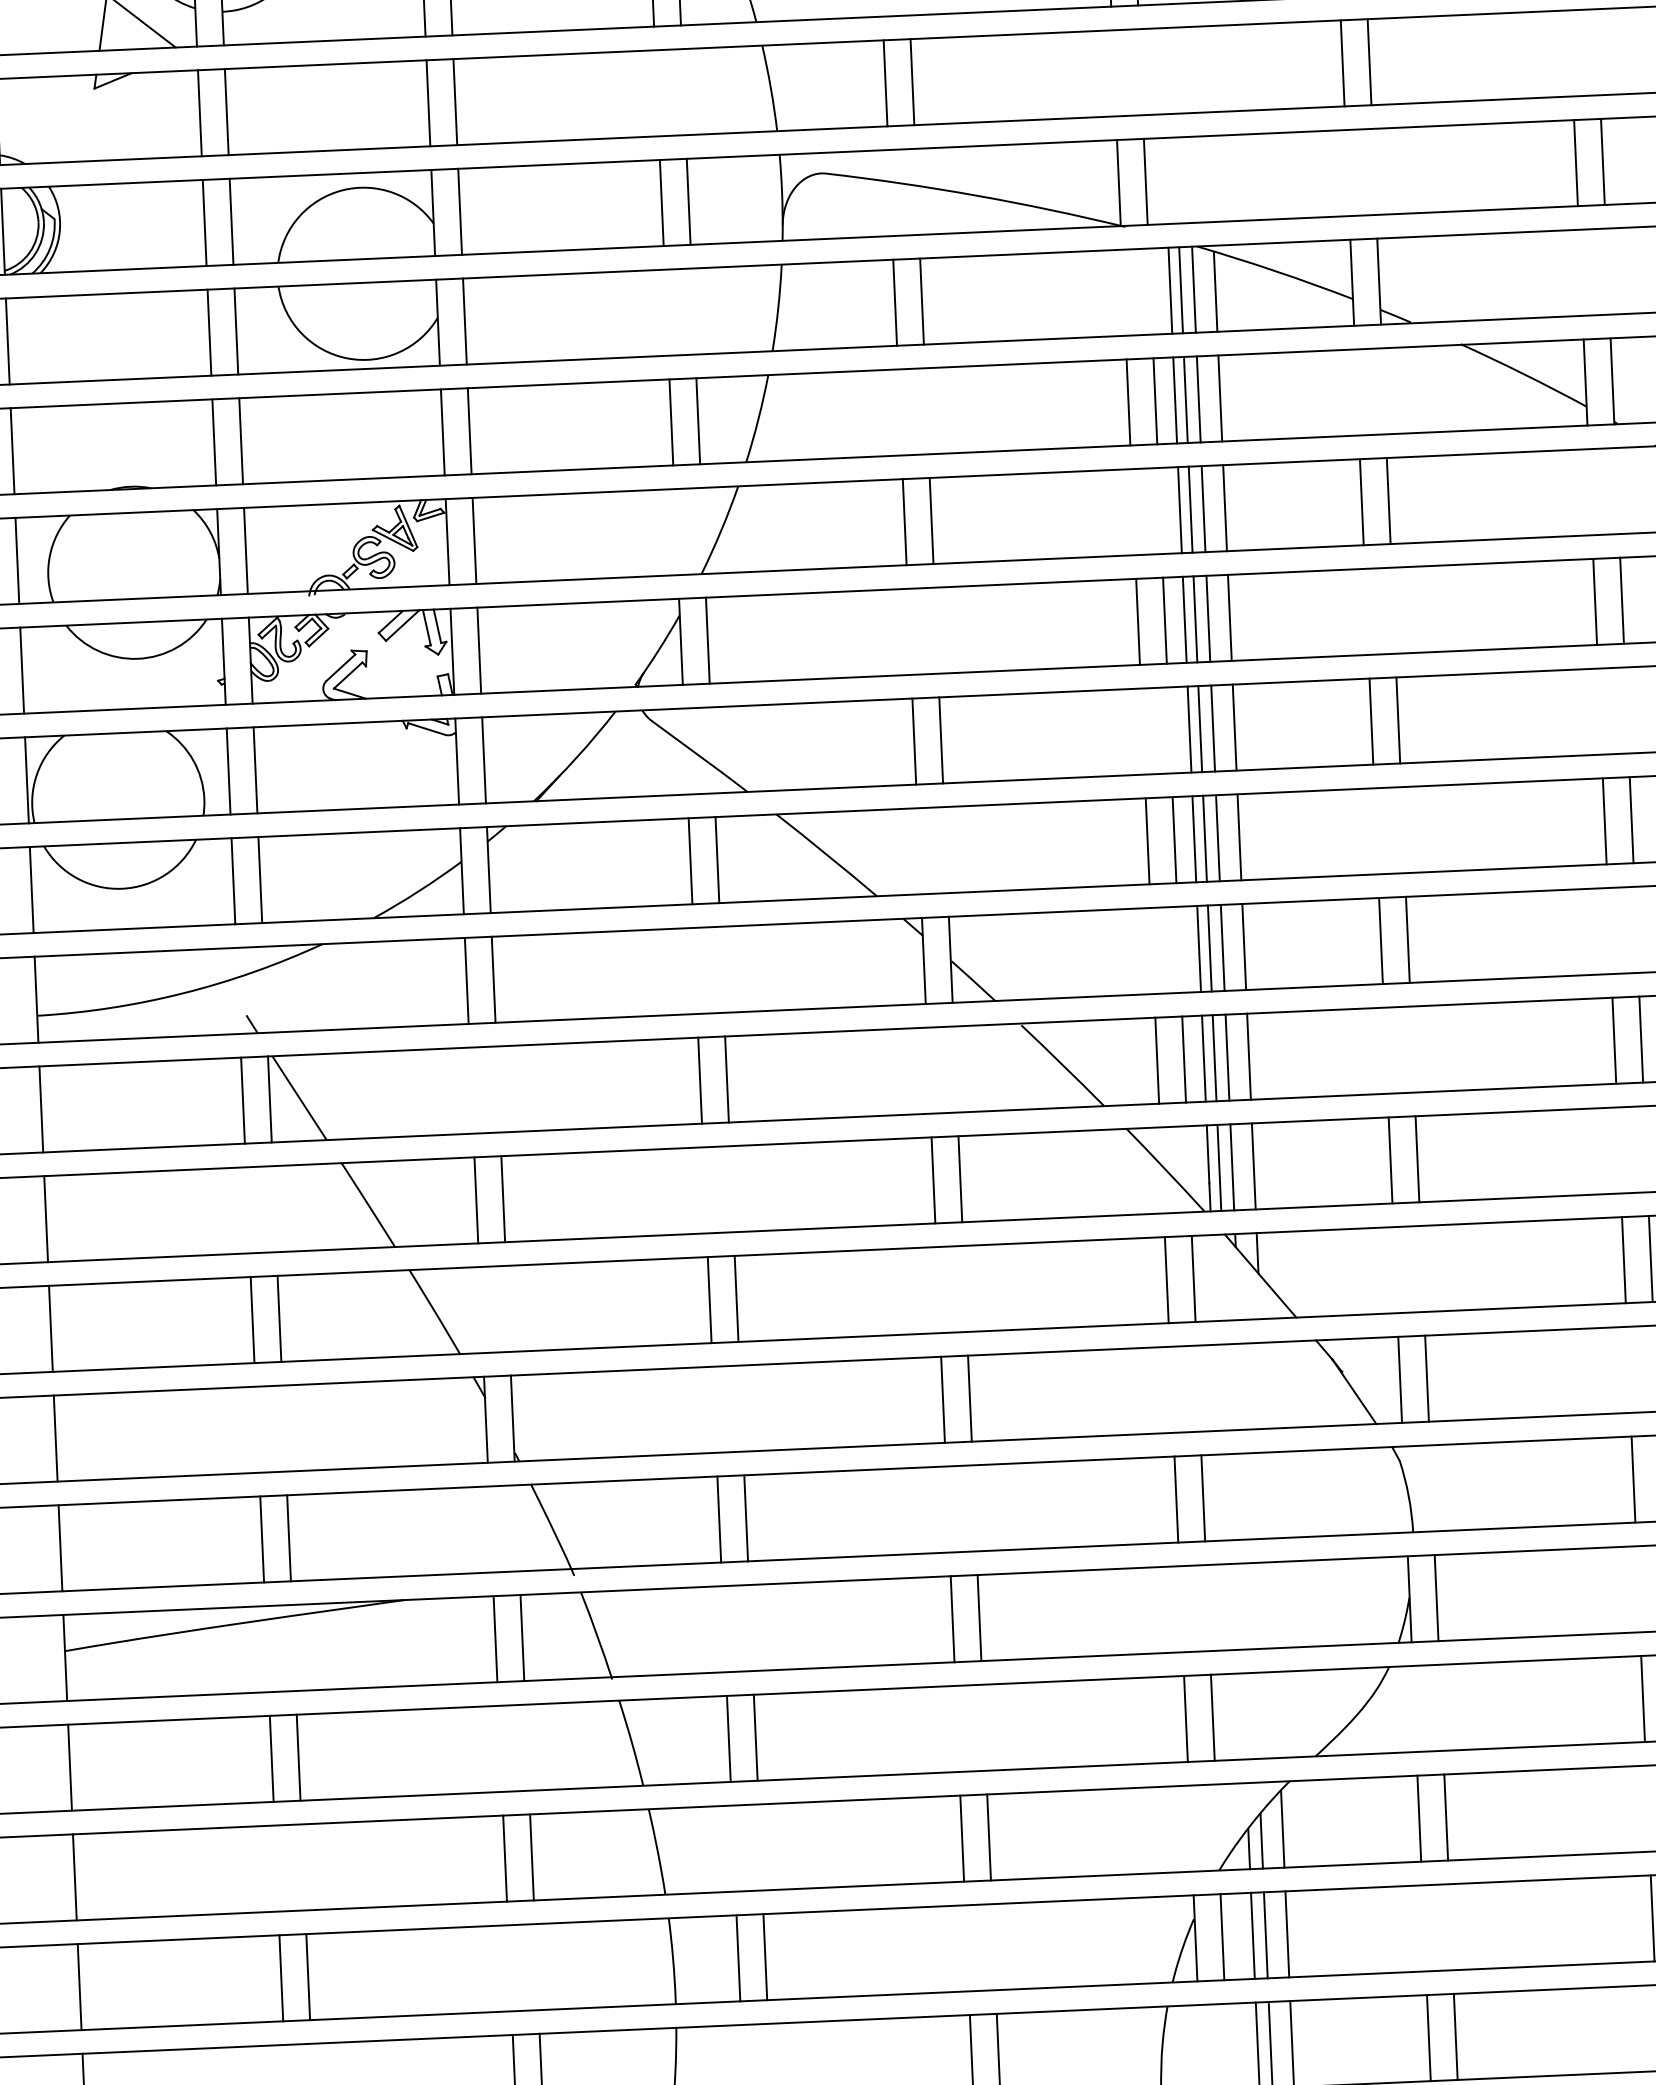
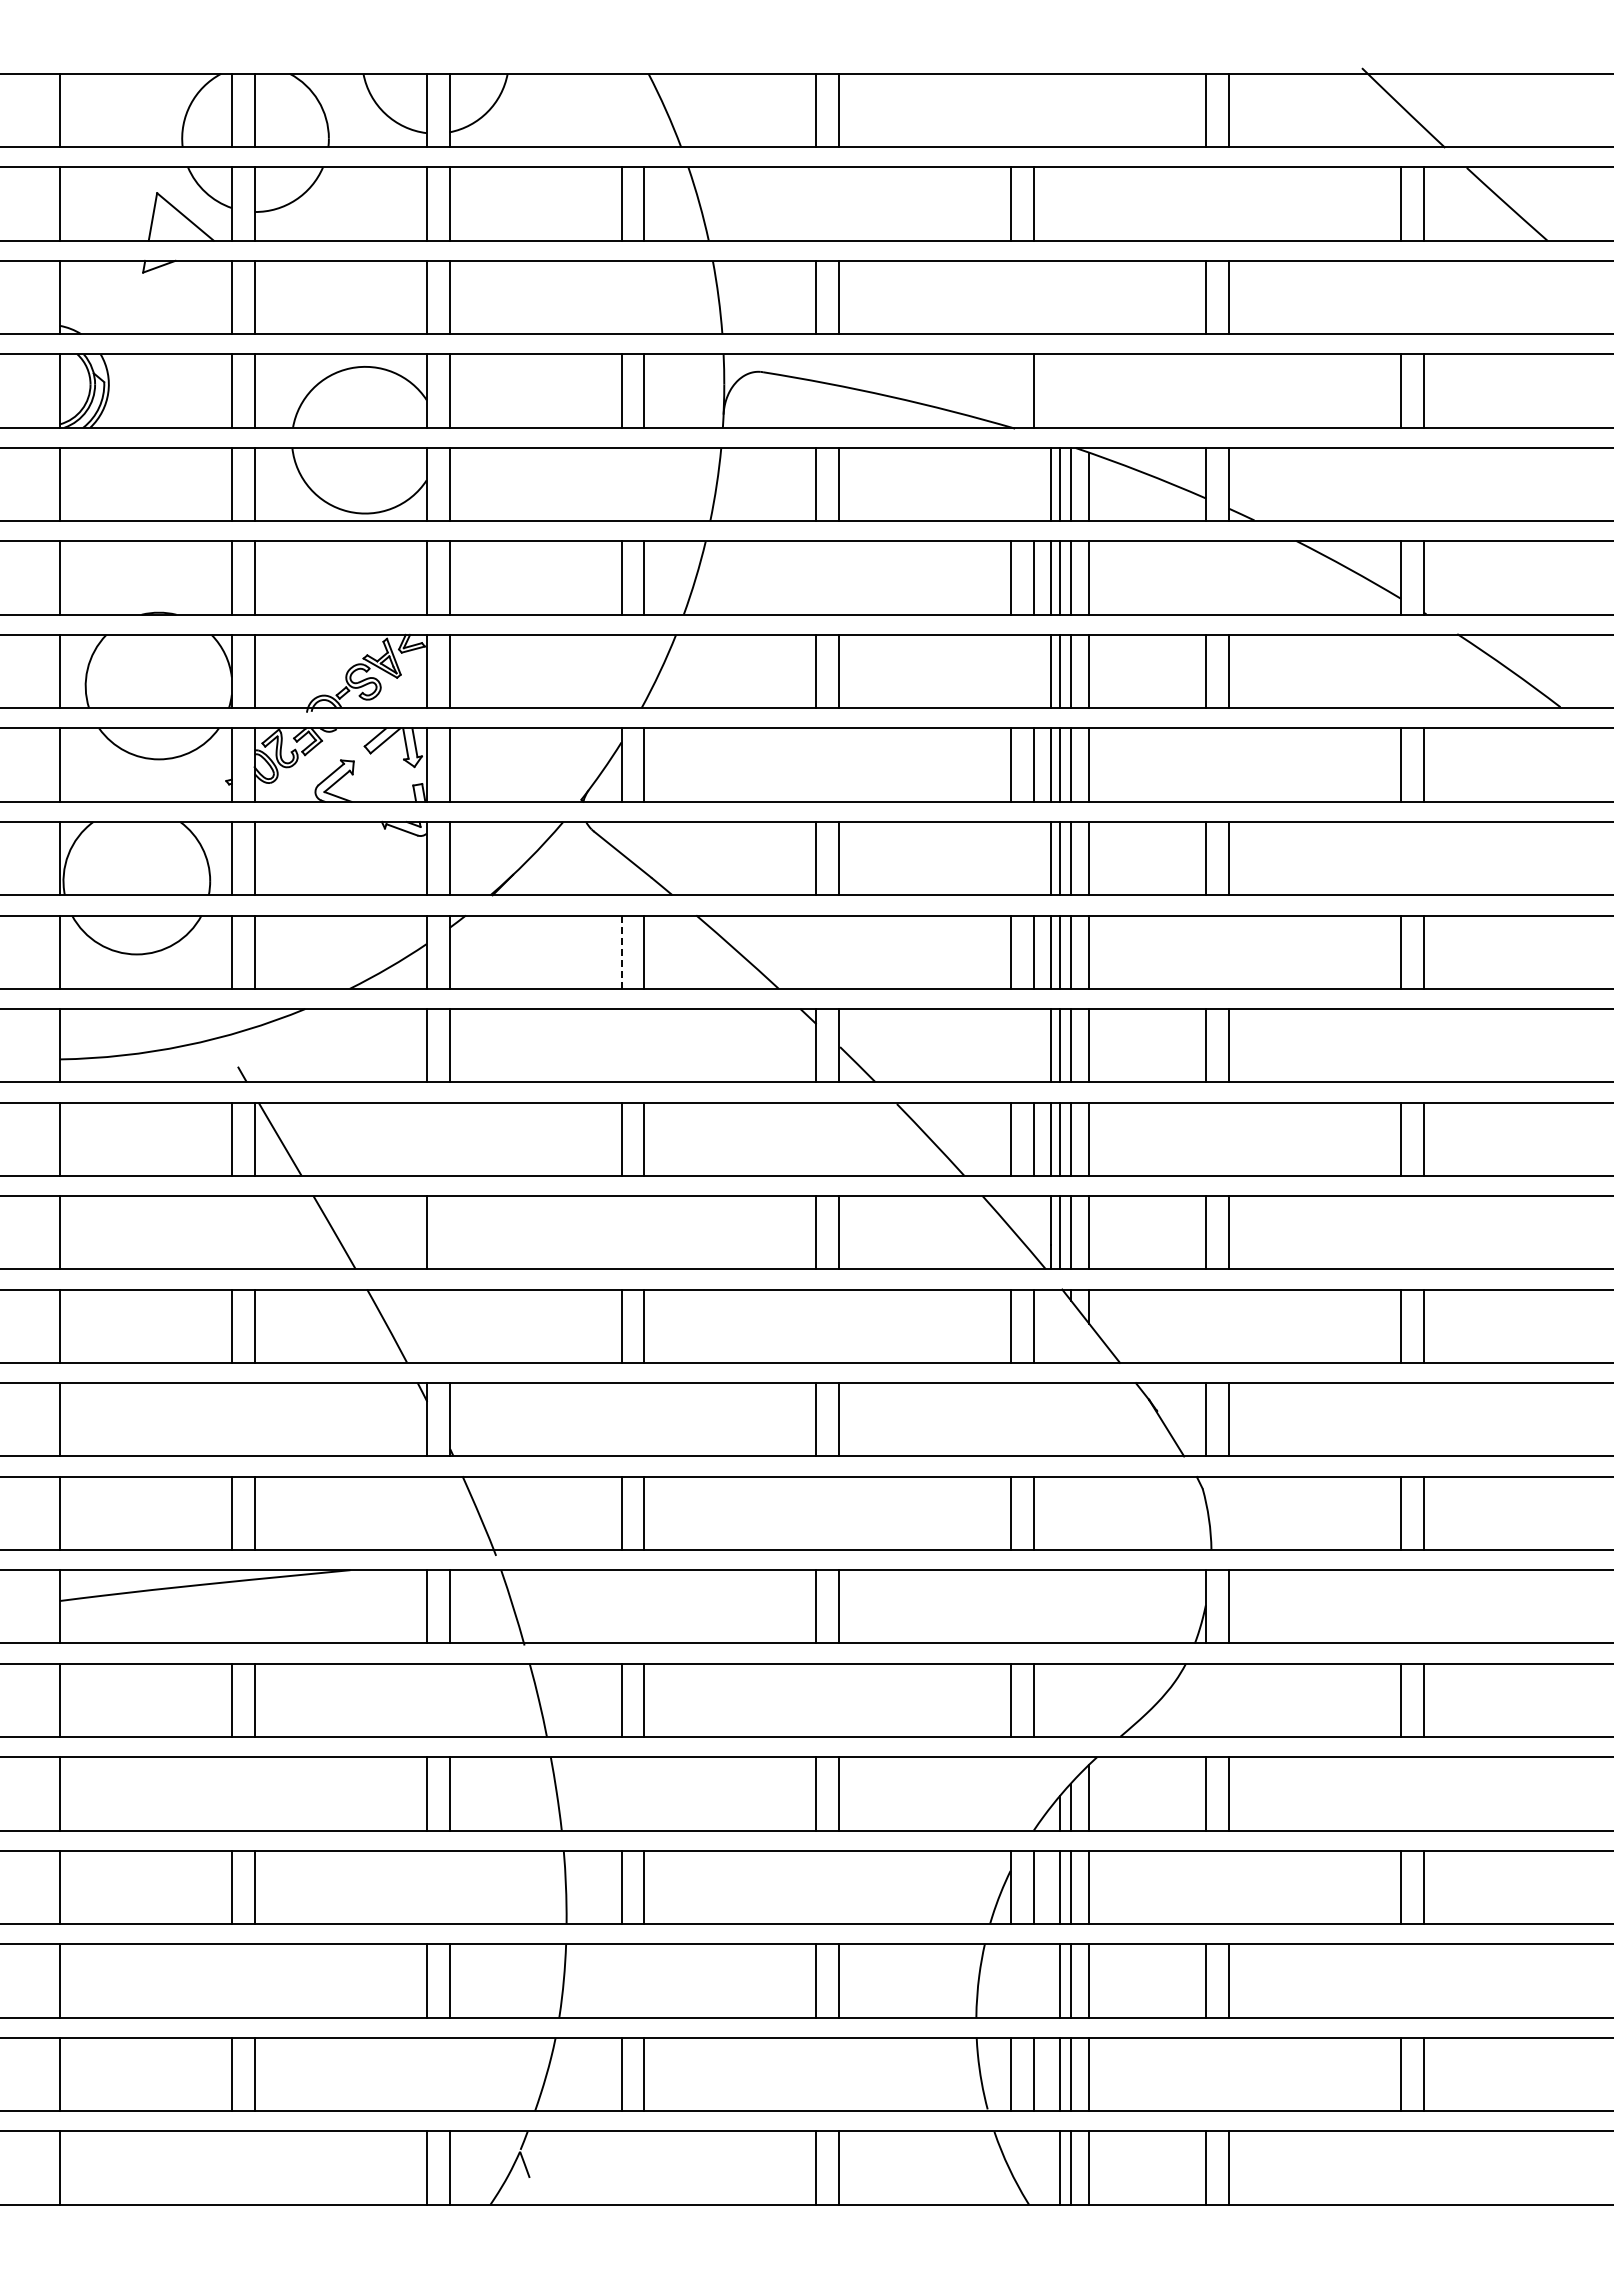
line: (1119, 182) -> (1011, 390), removed
line: (690, 861) -> (621, 952), solid -> dashed
line: (503, 1198) -> (449, 1232), removed

